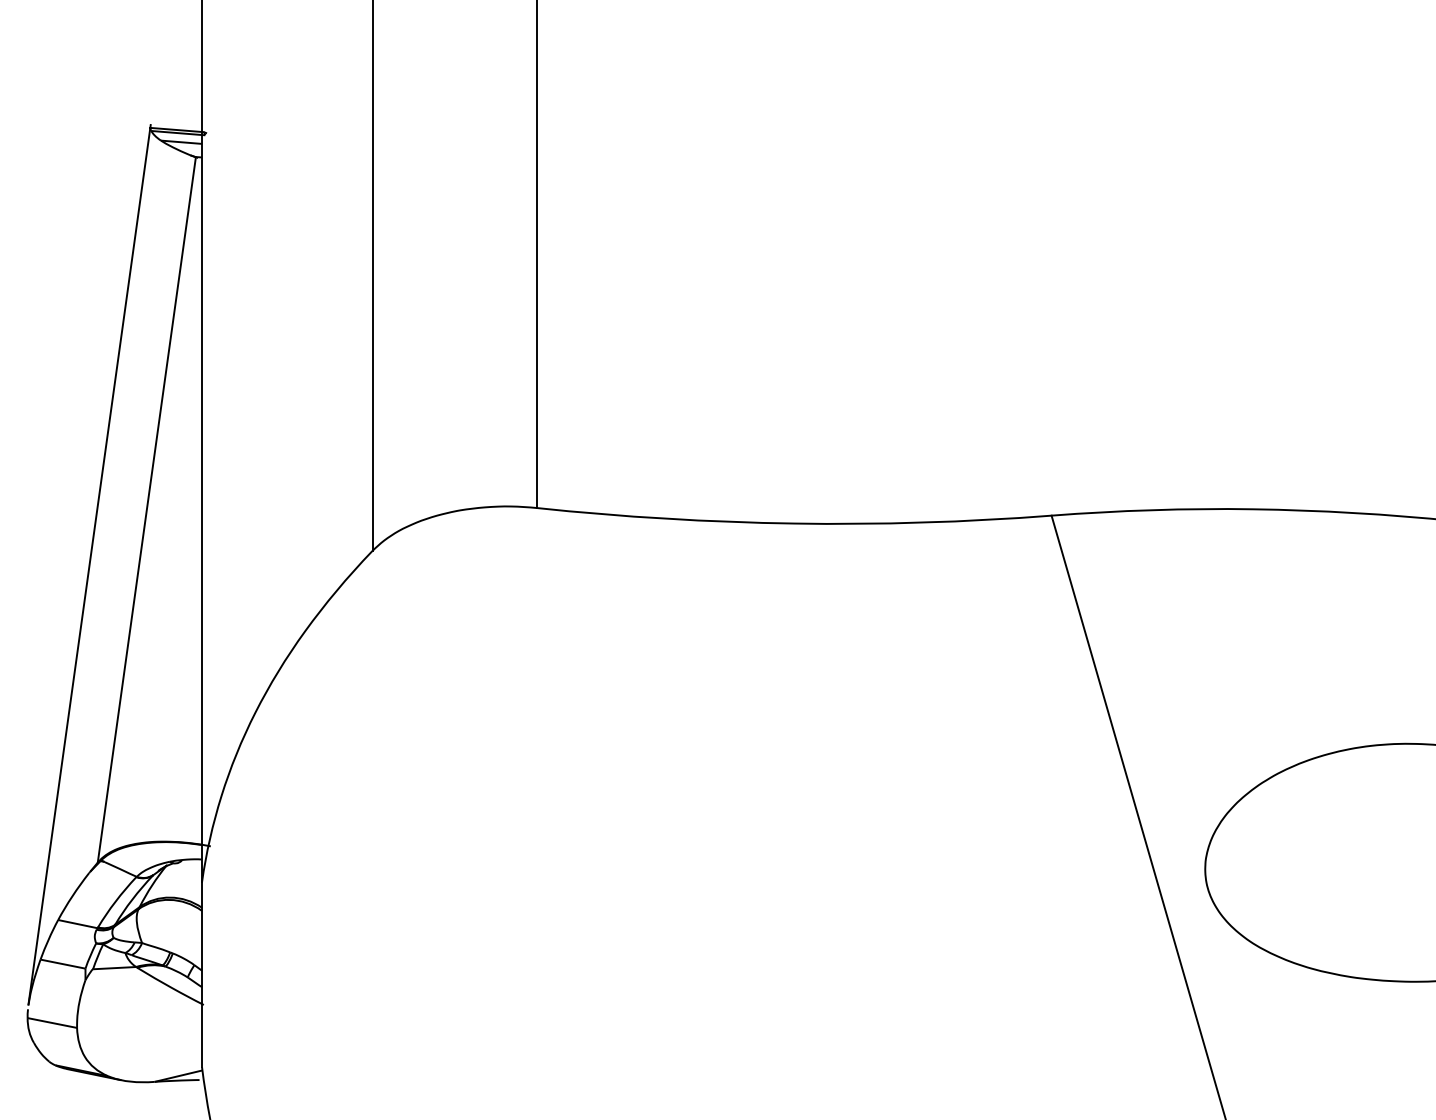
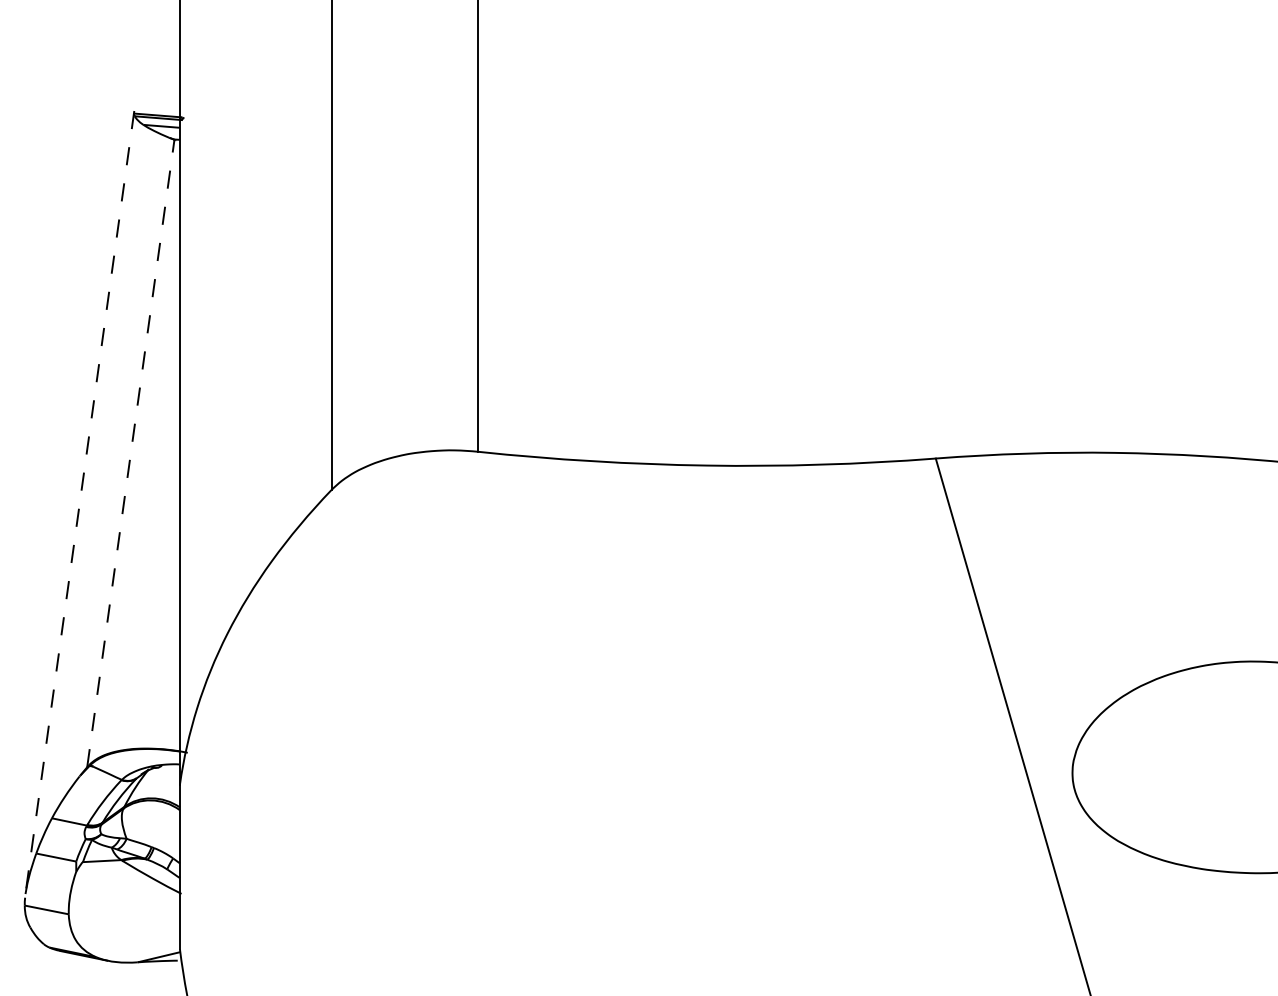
line: (146, 510) -> (130, 453), solid -> dashed
line: (89, 565) -> (79, 502), solid -> dashed

